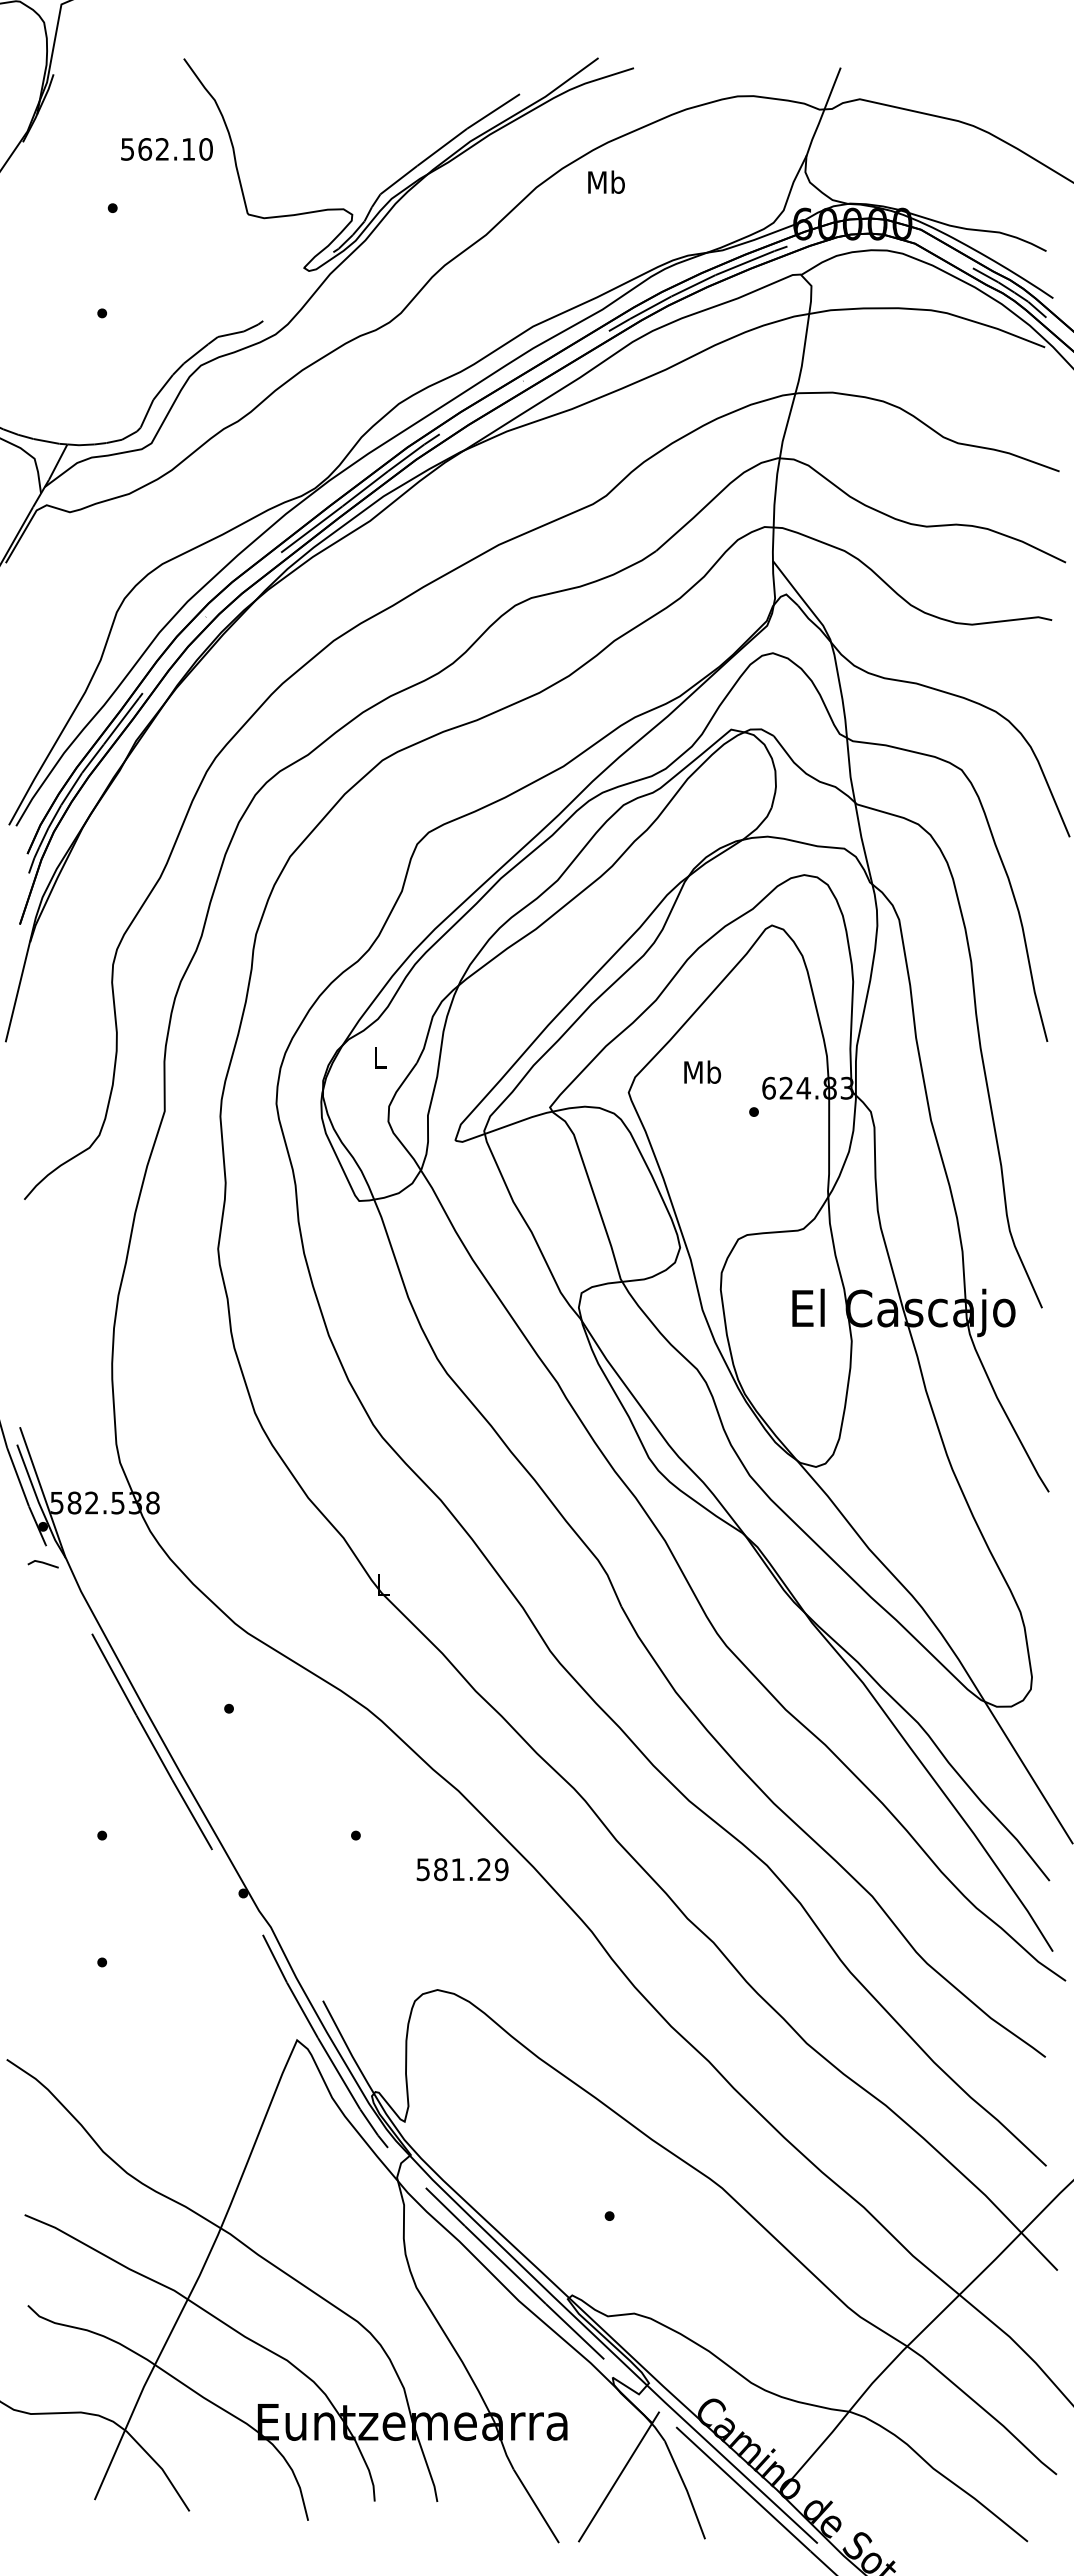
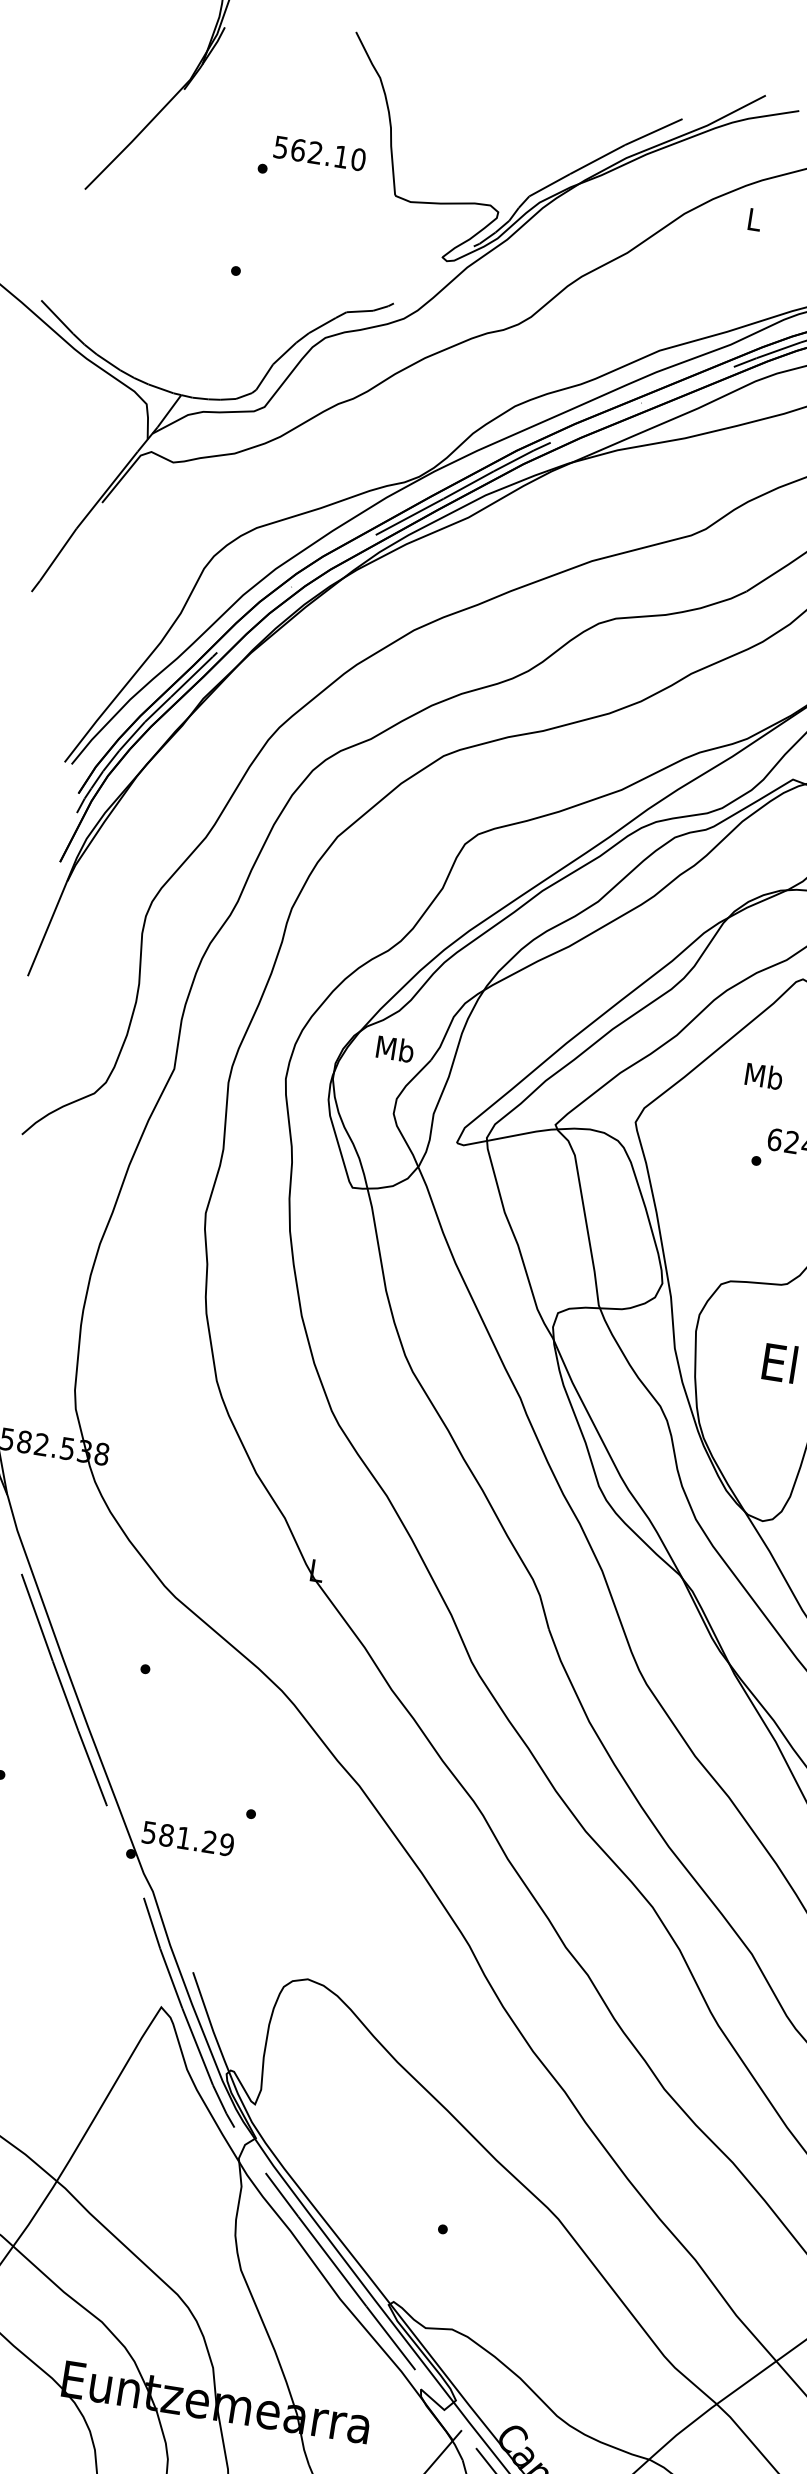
text: (166, 149) -> (319, 153), moved
text: (606, 181) -> (754, 218), Mb -> L
text: (379, 1057) -> (394, 1049), L -> Mb
text: (702, 1071) -> (764, 1075), moved
text: (462, 1869) -> (188, 1838), moved

